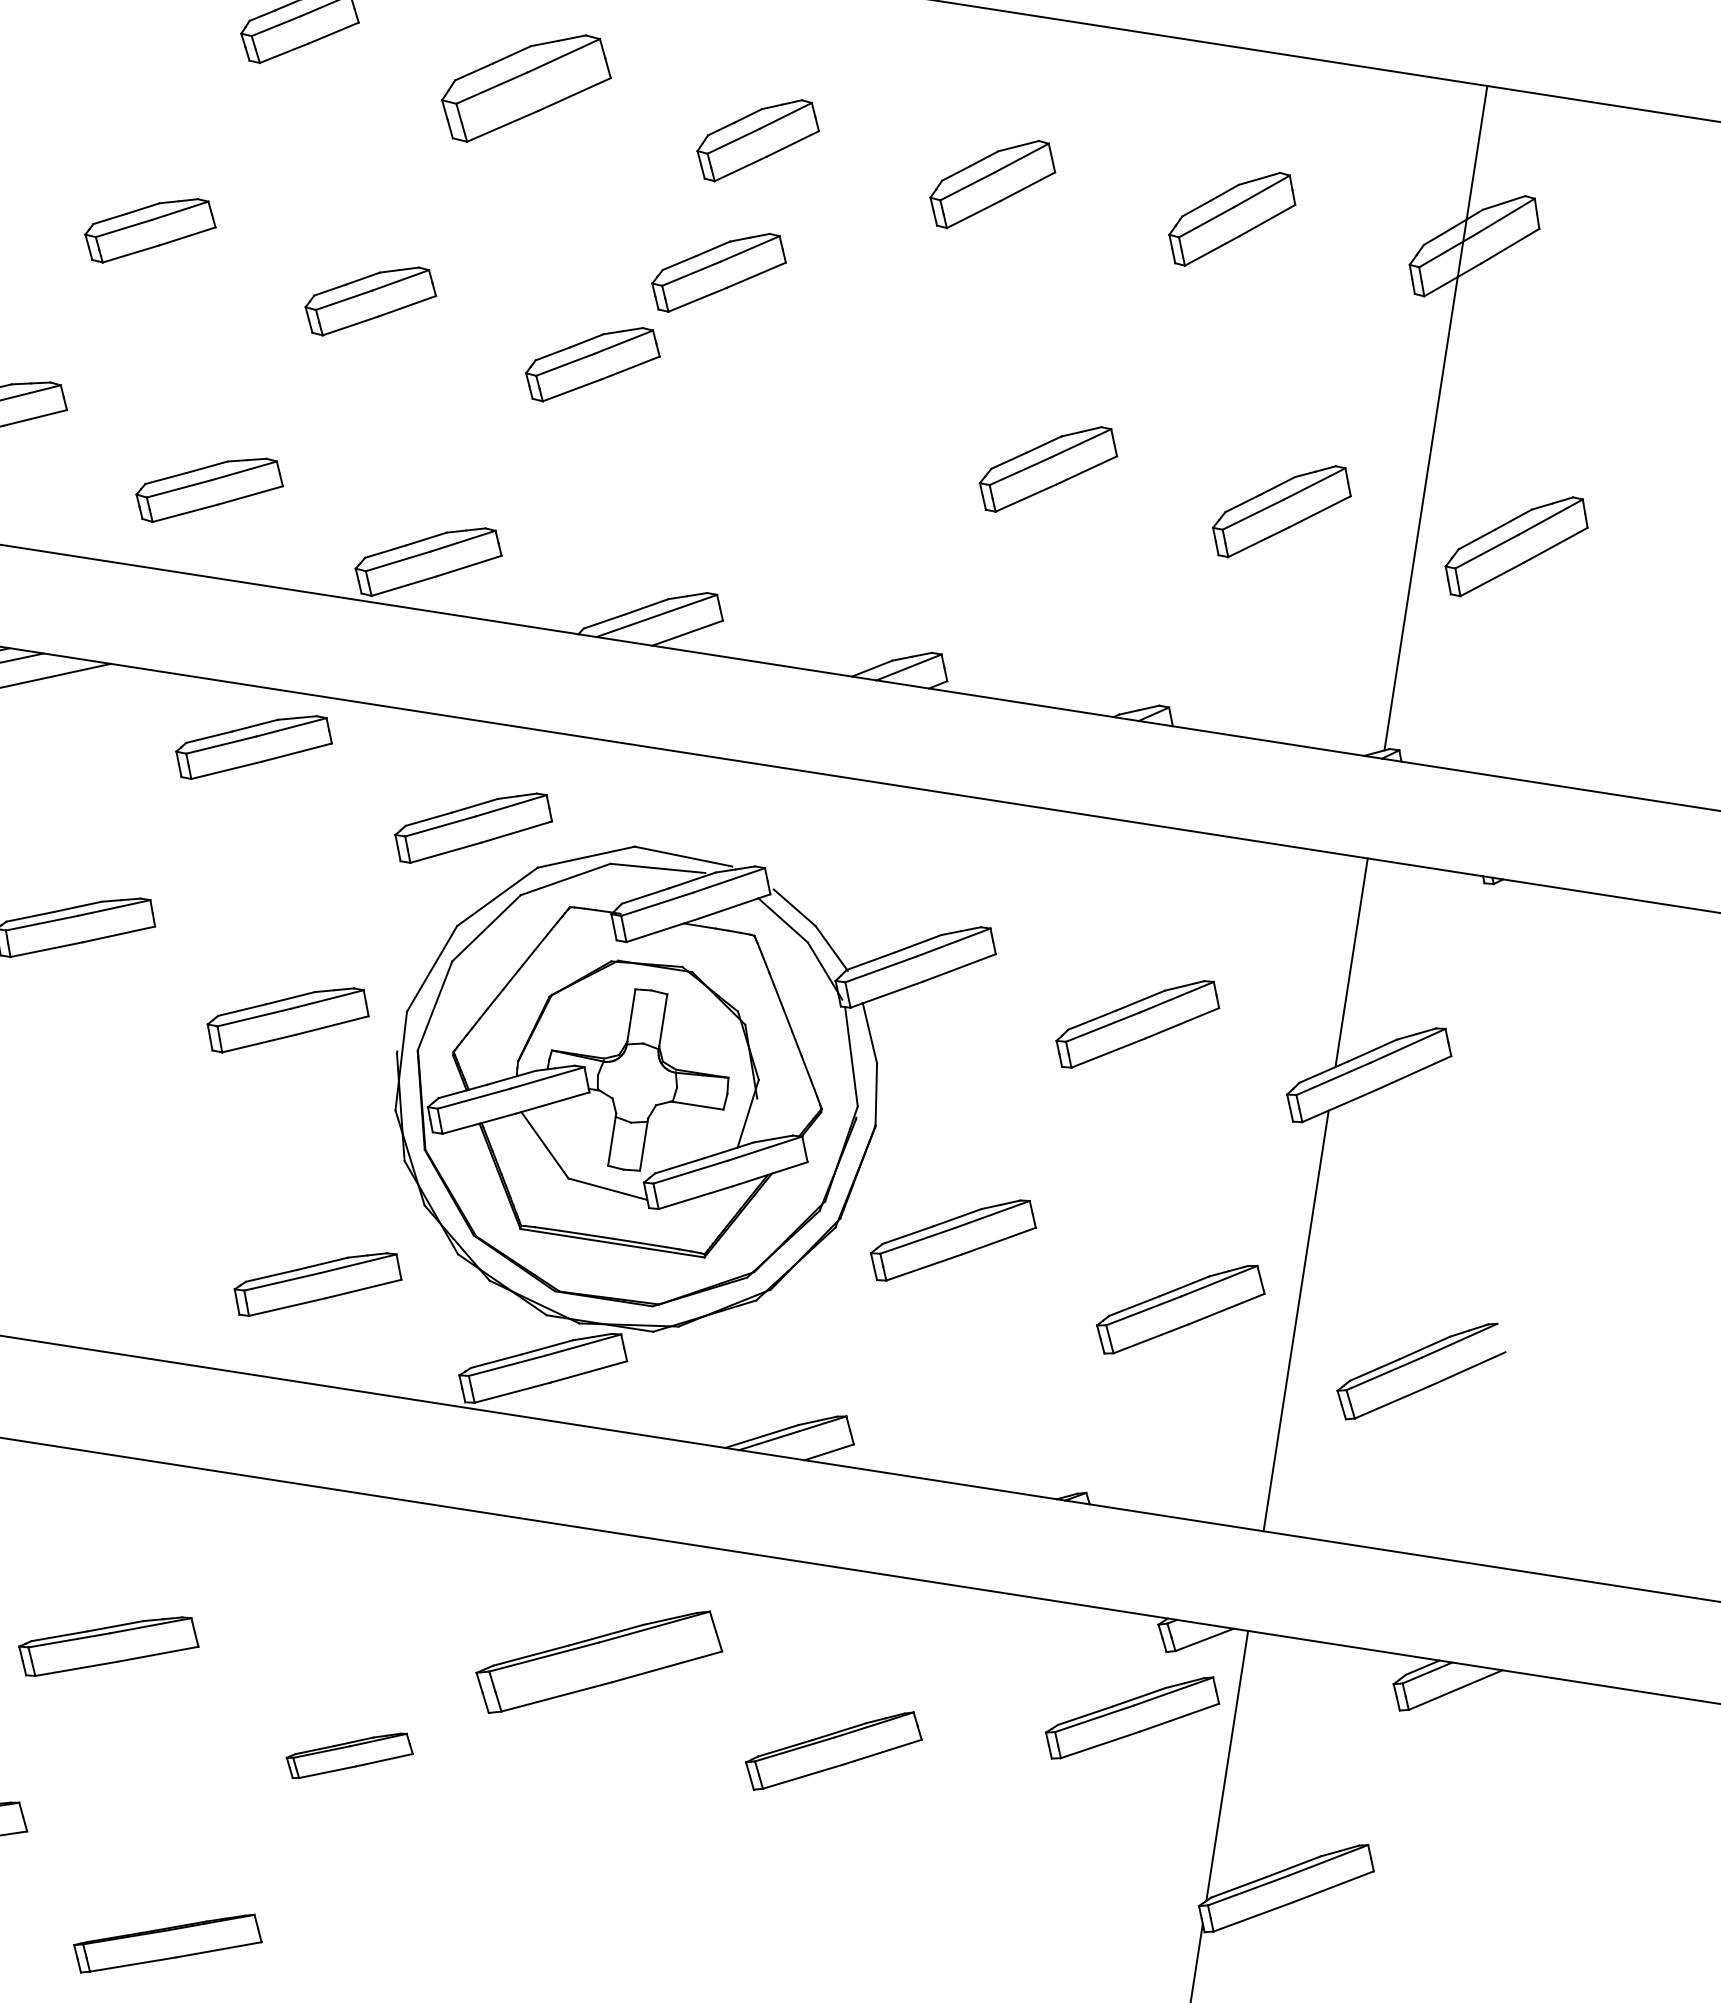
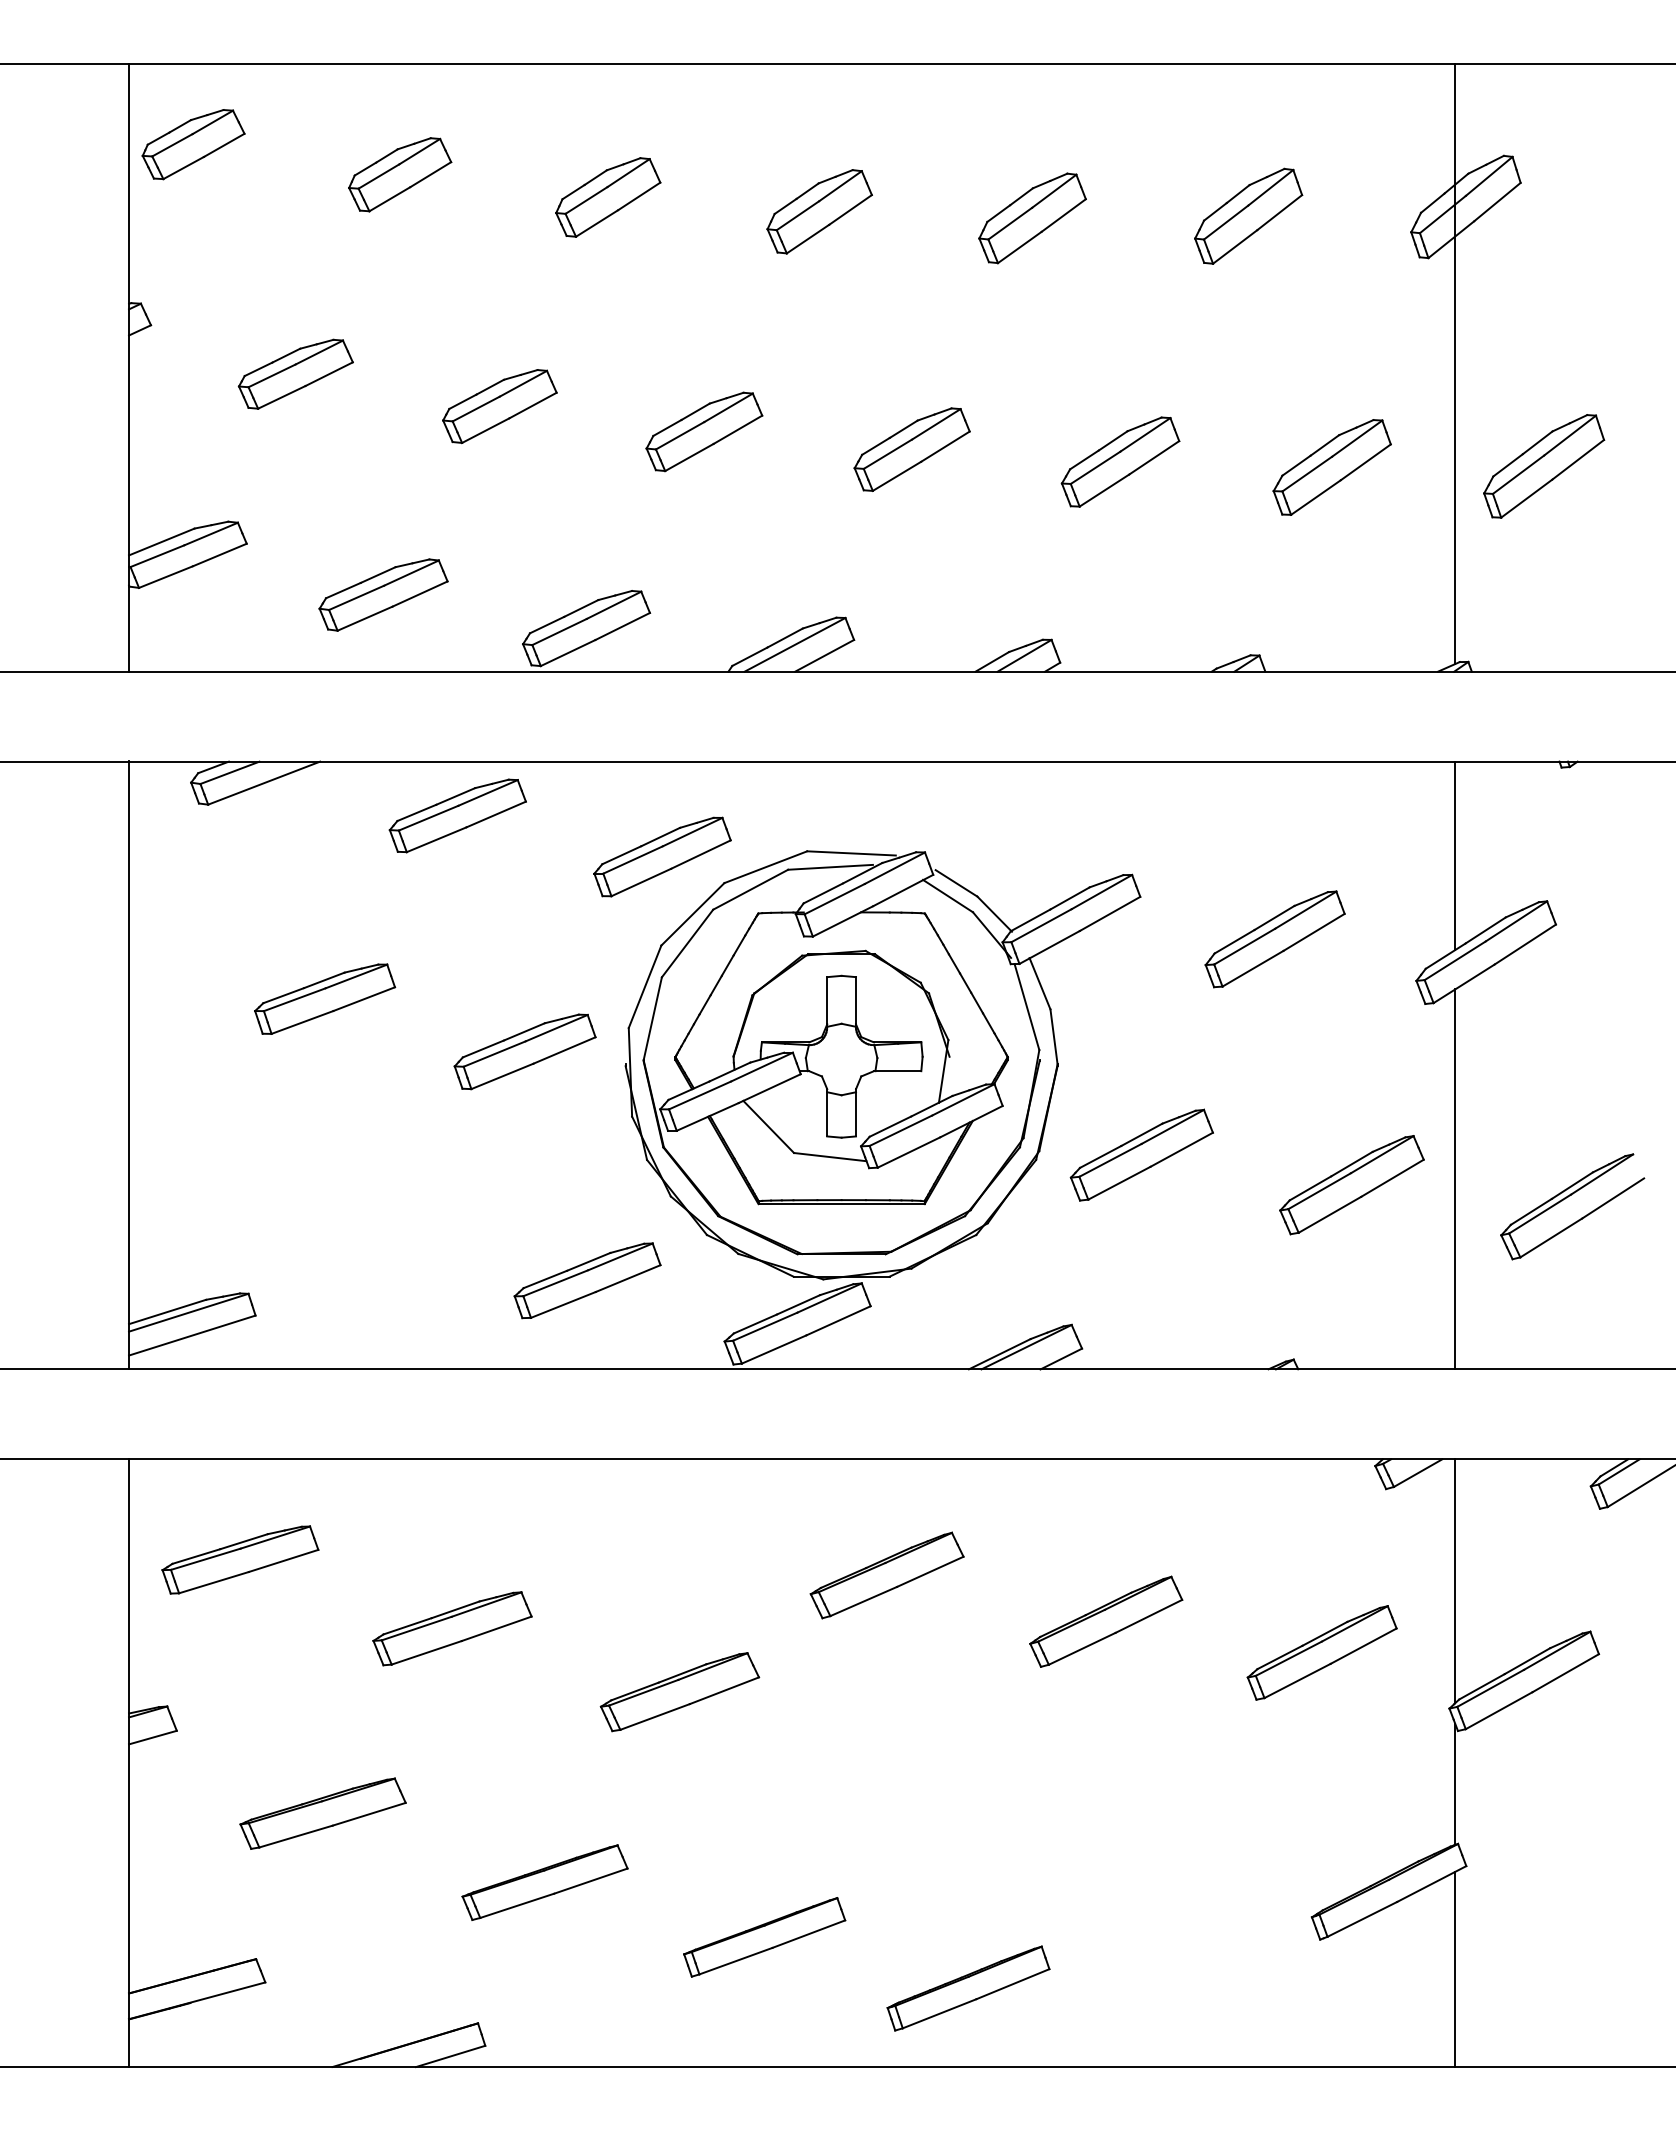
part: (526, 88) -> (608, 197), size x0.71
part: (718, 272) -> (911, 449), moved
part: (598, 1662) -> (886, 1575), size x0.71
part: (1131, 1717) -> (1321, 1652), moved
part: (349, 1756) -> (679, 1692), size x1.43

